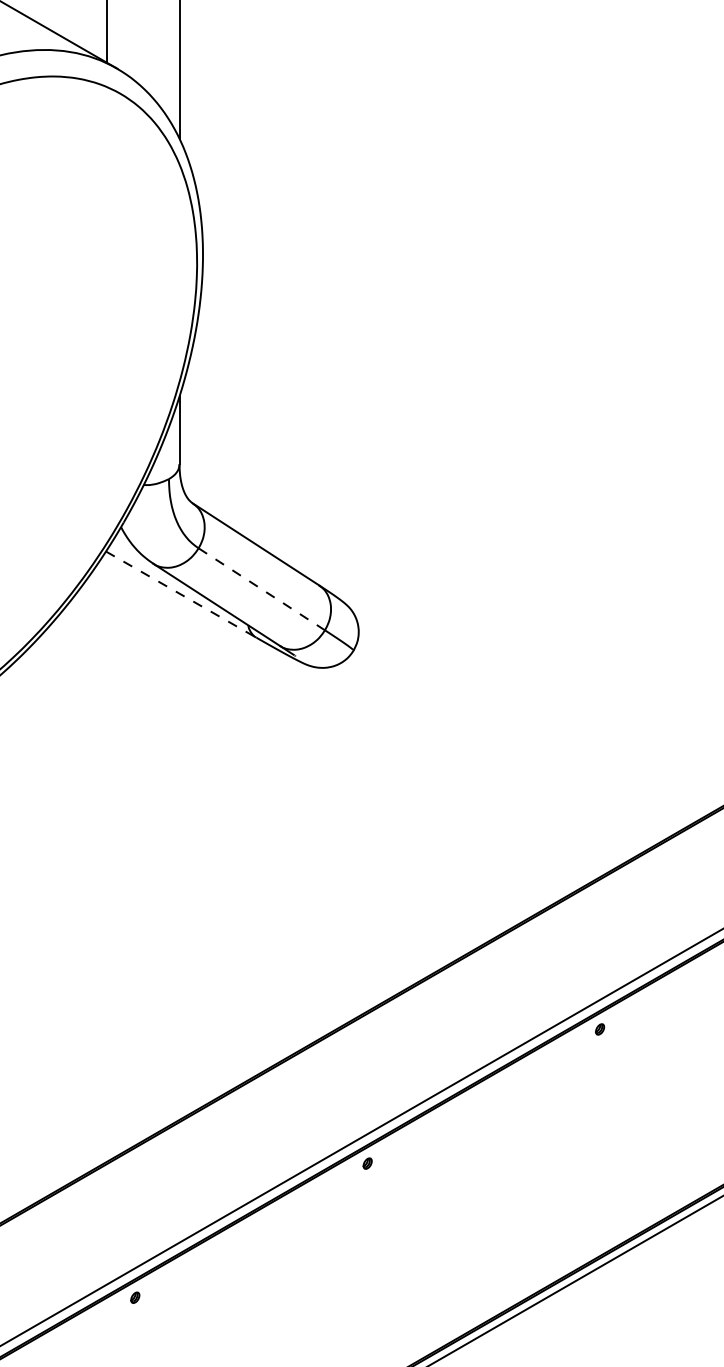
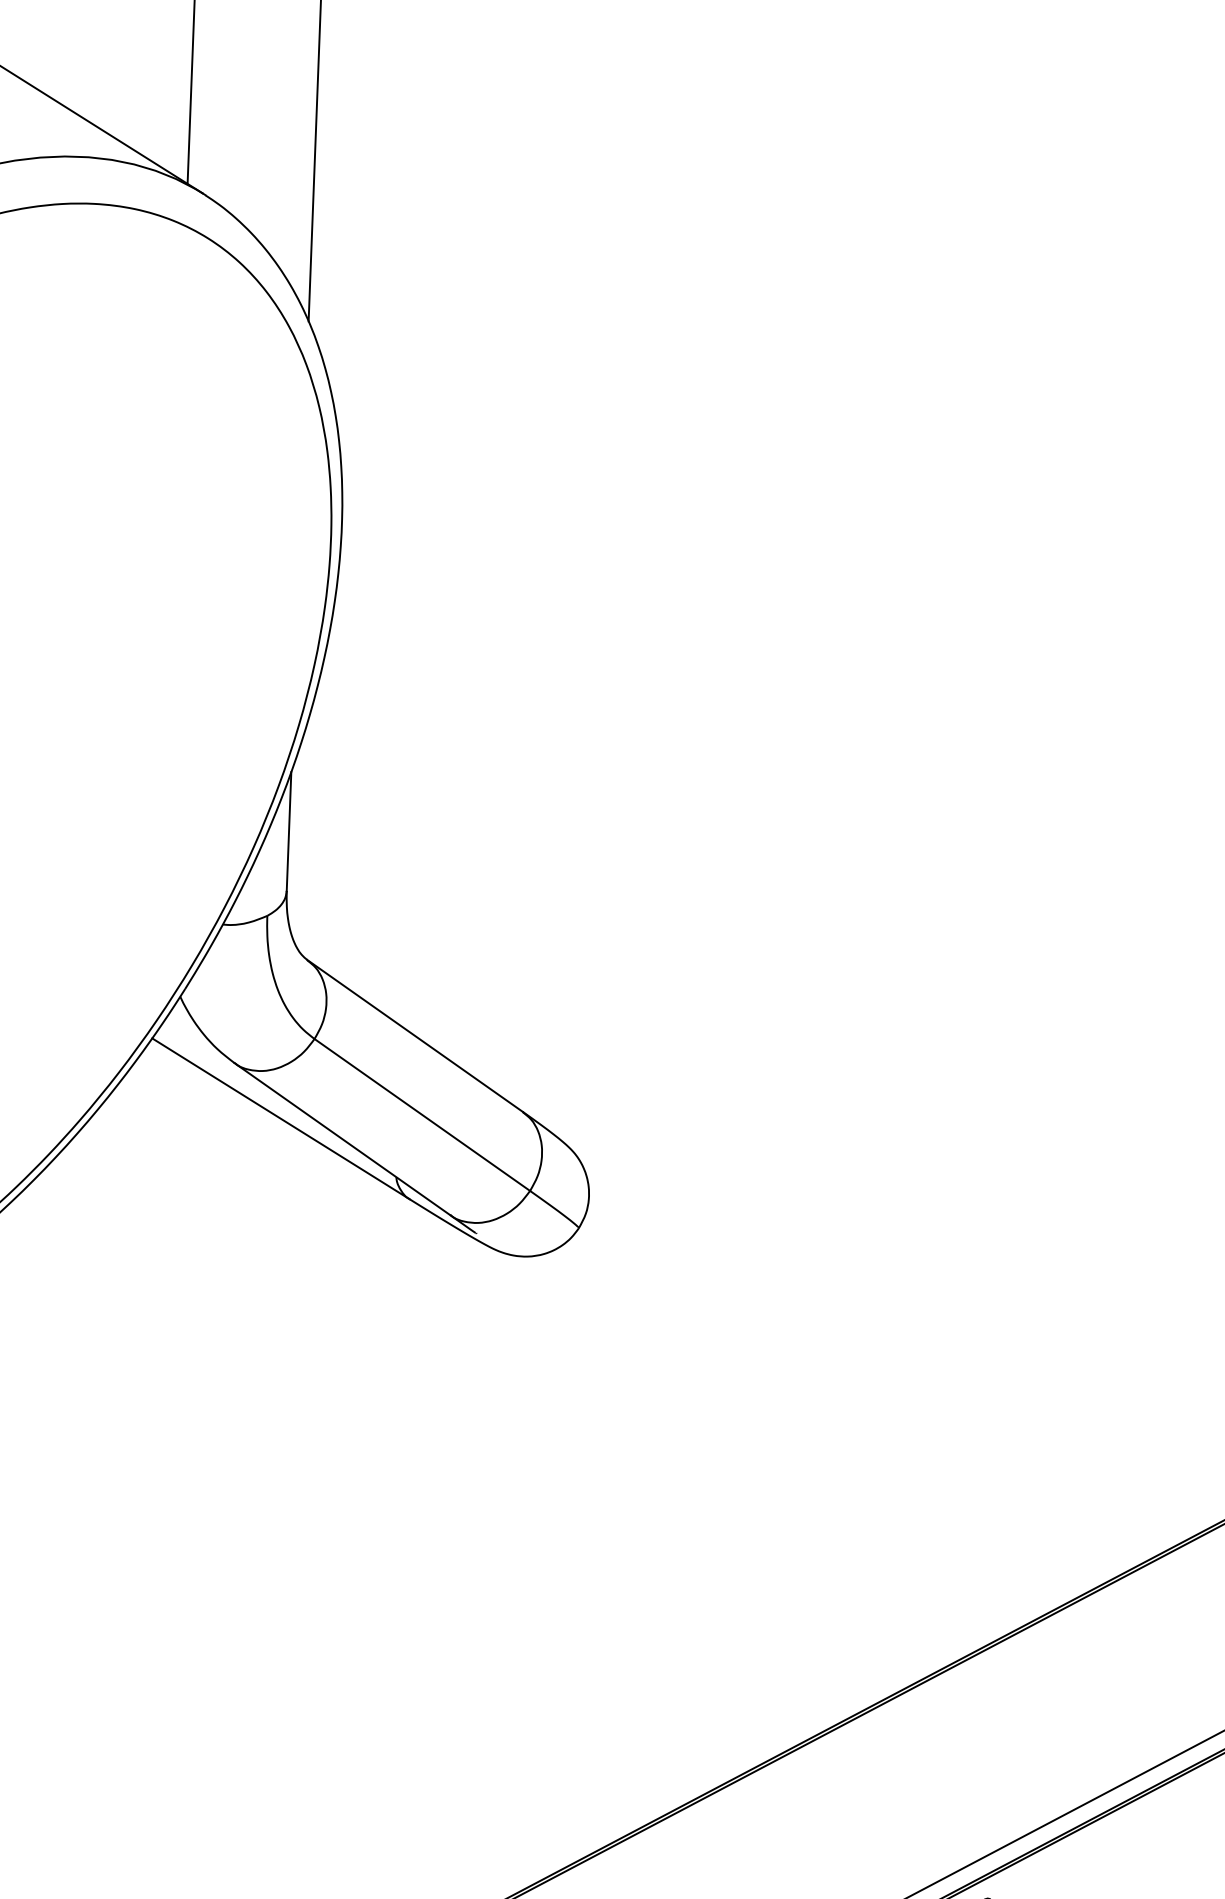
line: (262, 589) -> (423, 1115), dashed -> solid
line: (181, 594) -> (281, 1118), dashed -> solid

